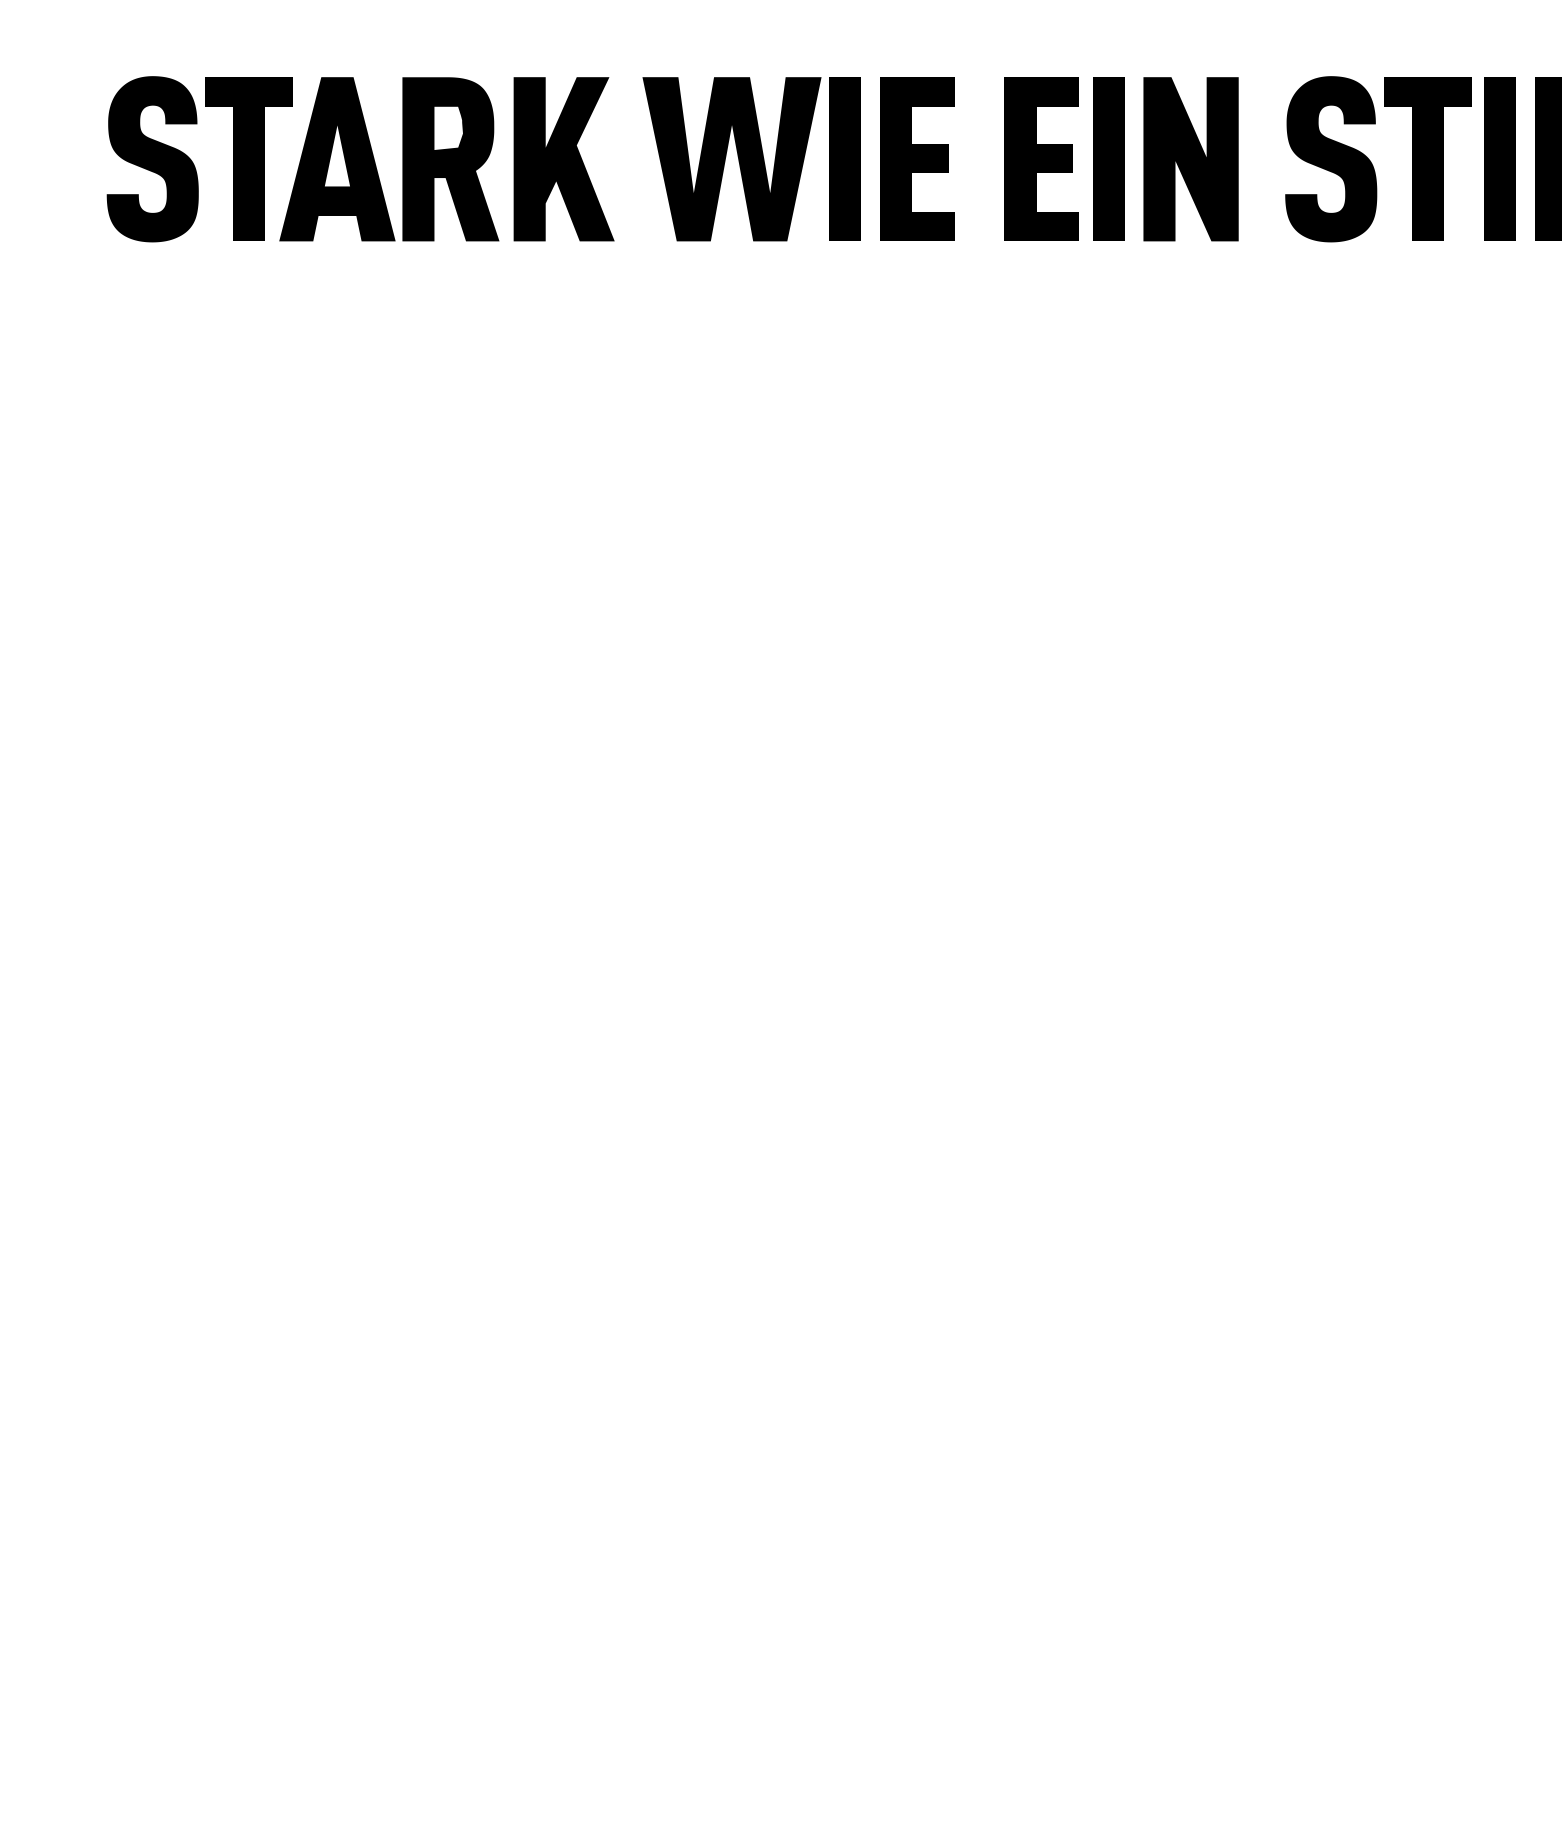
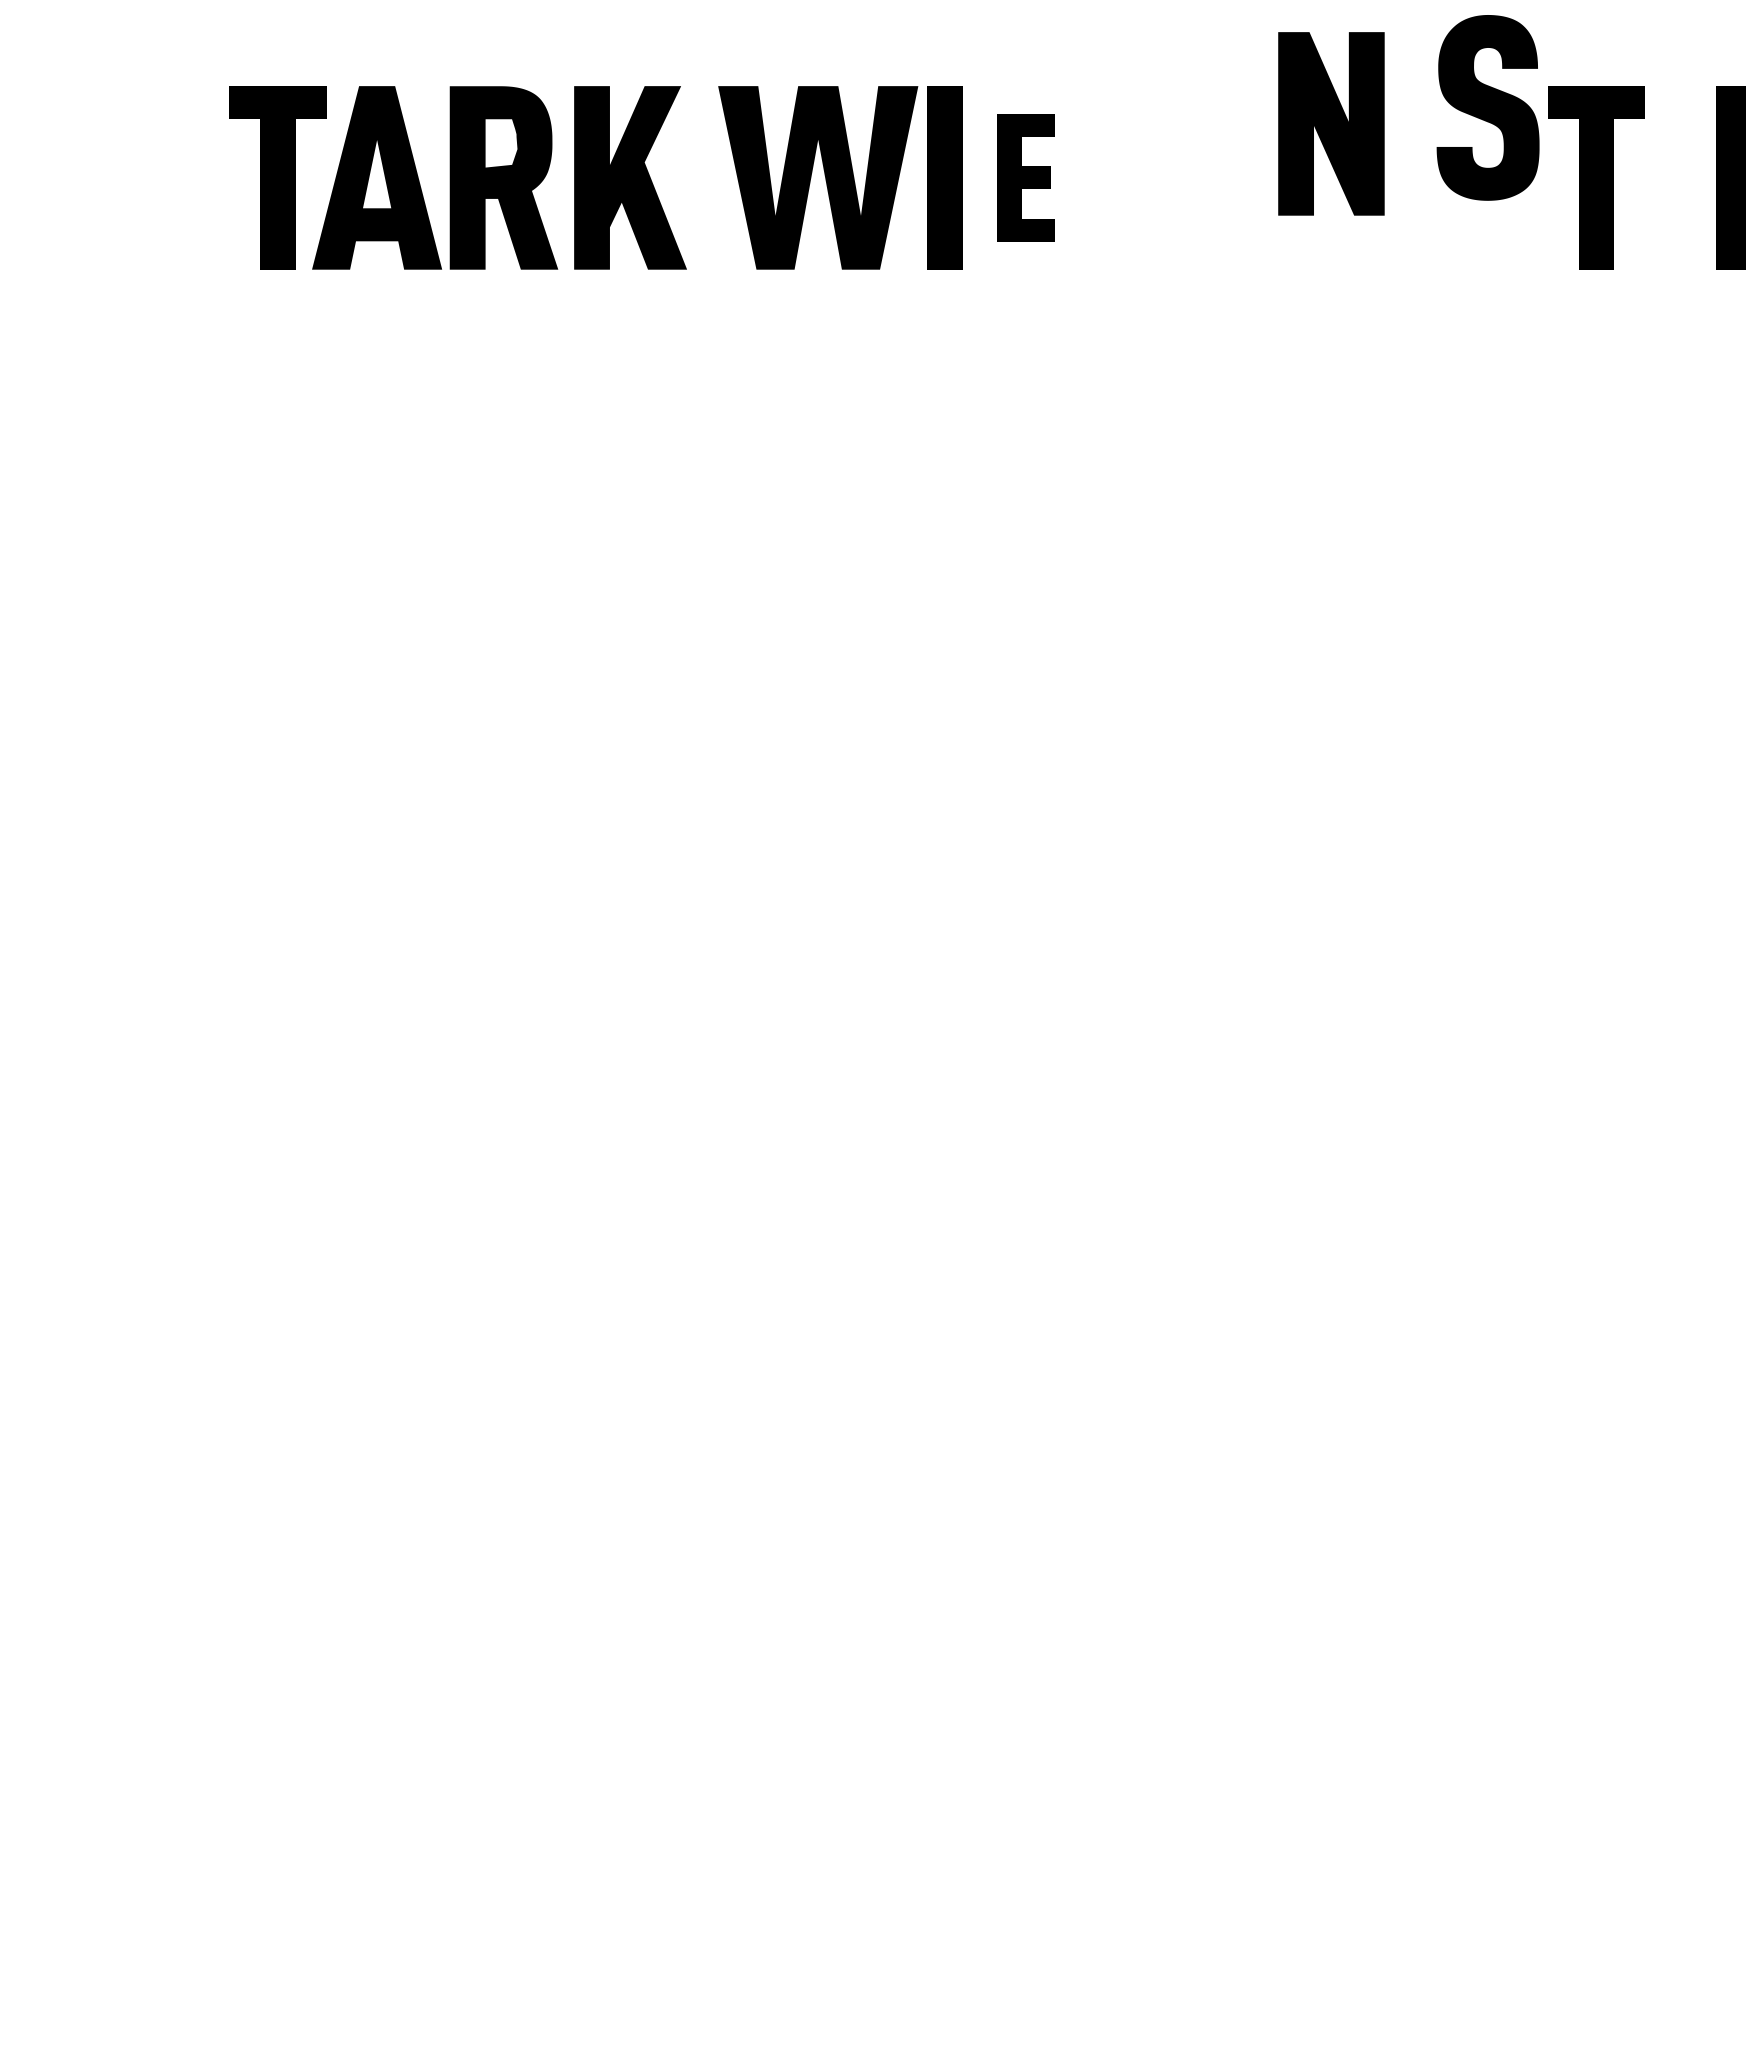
fill: (152, 158) -> (170, 177), removed
part: (917, 158) -> (1025, 177), size x0.7
part: (1041, 158) -> (1164, 177), removed
fill: (1108, 158) -> (1239, 177), removed
part: (1191, 158) -> (1331, 123), moved
part: (1330, 158) -> (1487, 107), moved
fill: (1499, 158) -> (1676, 177), removed

